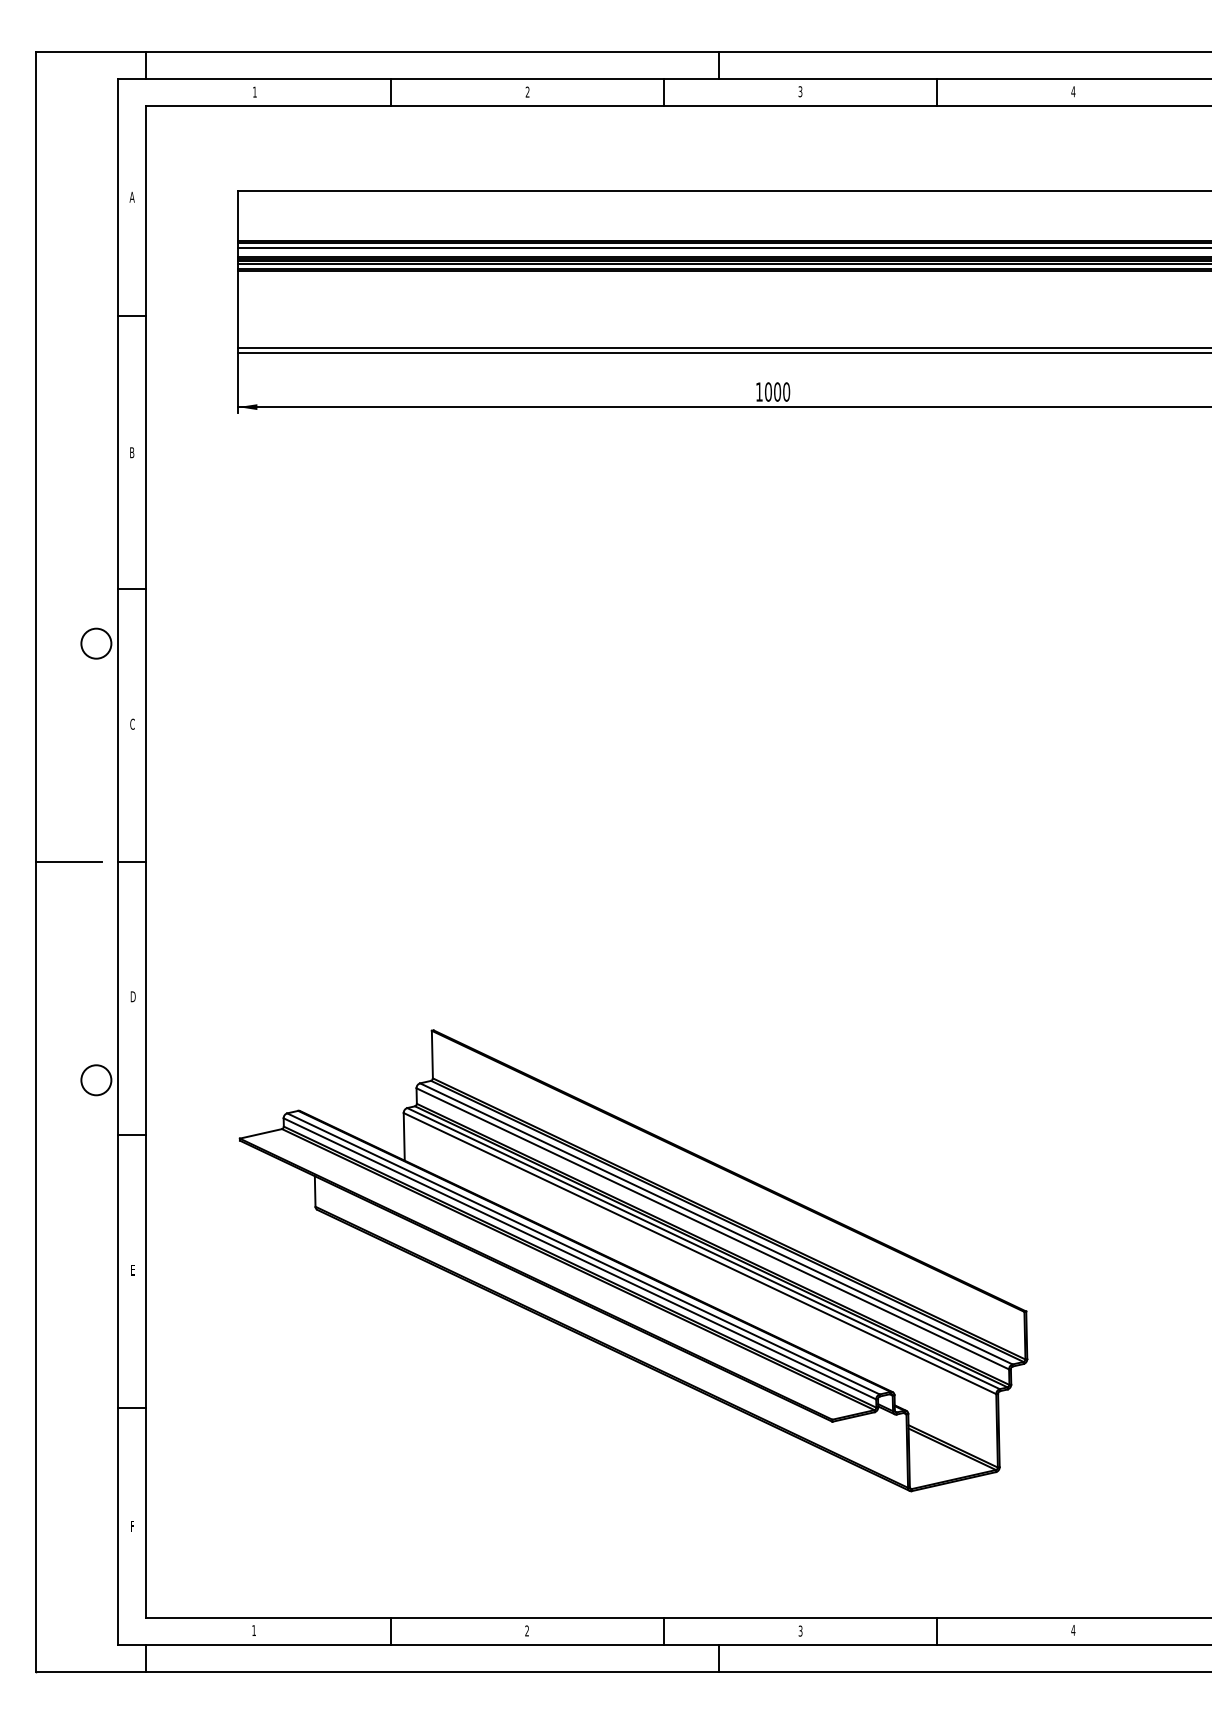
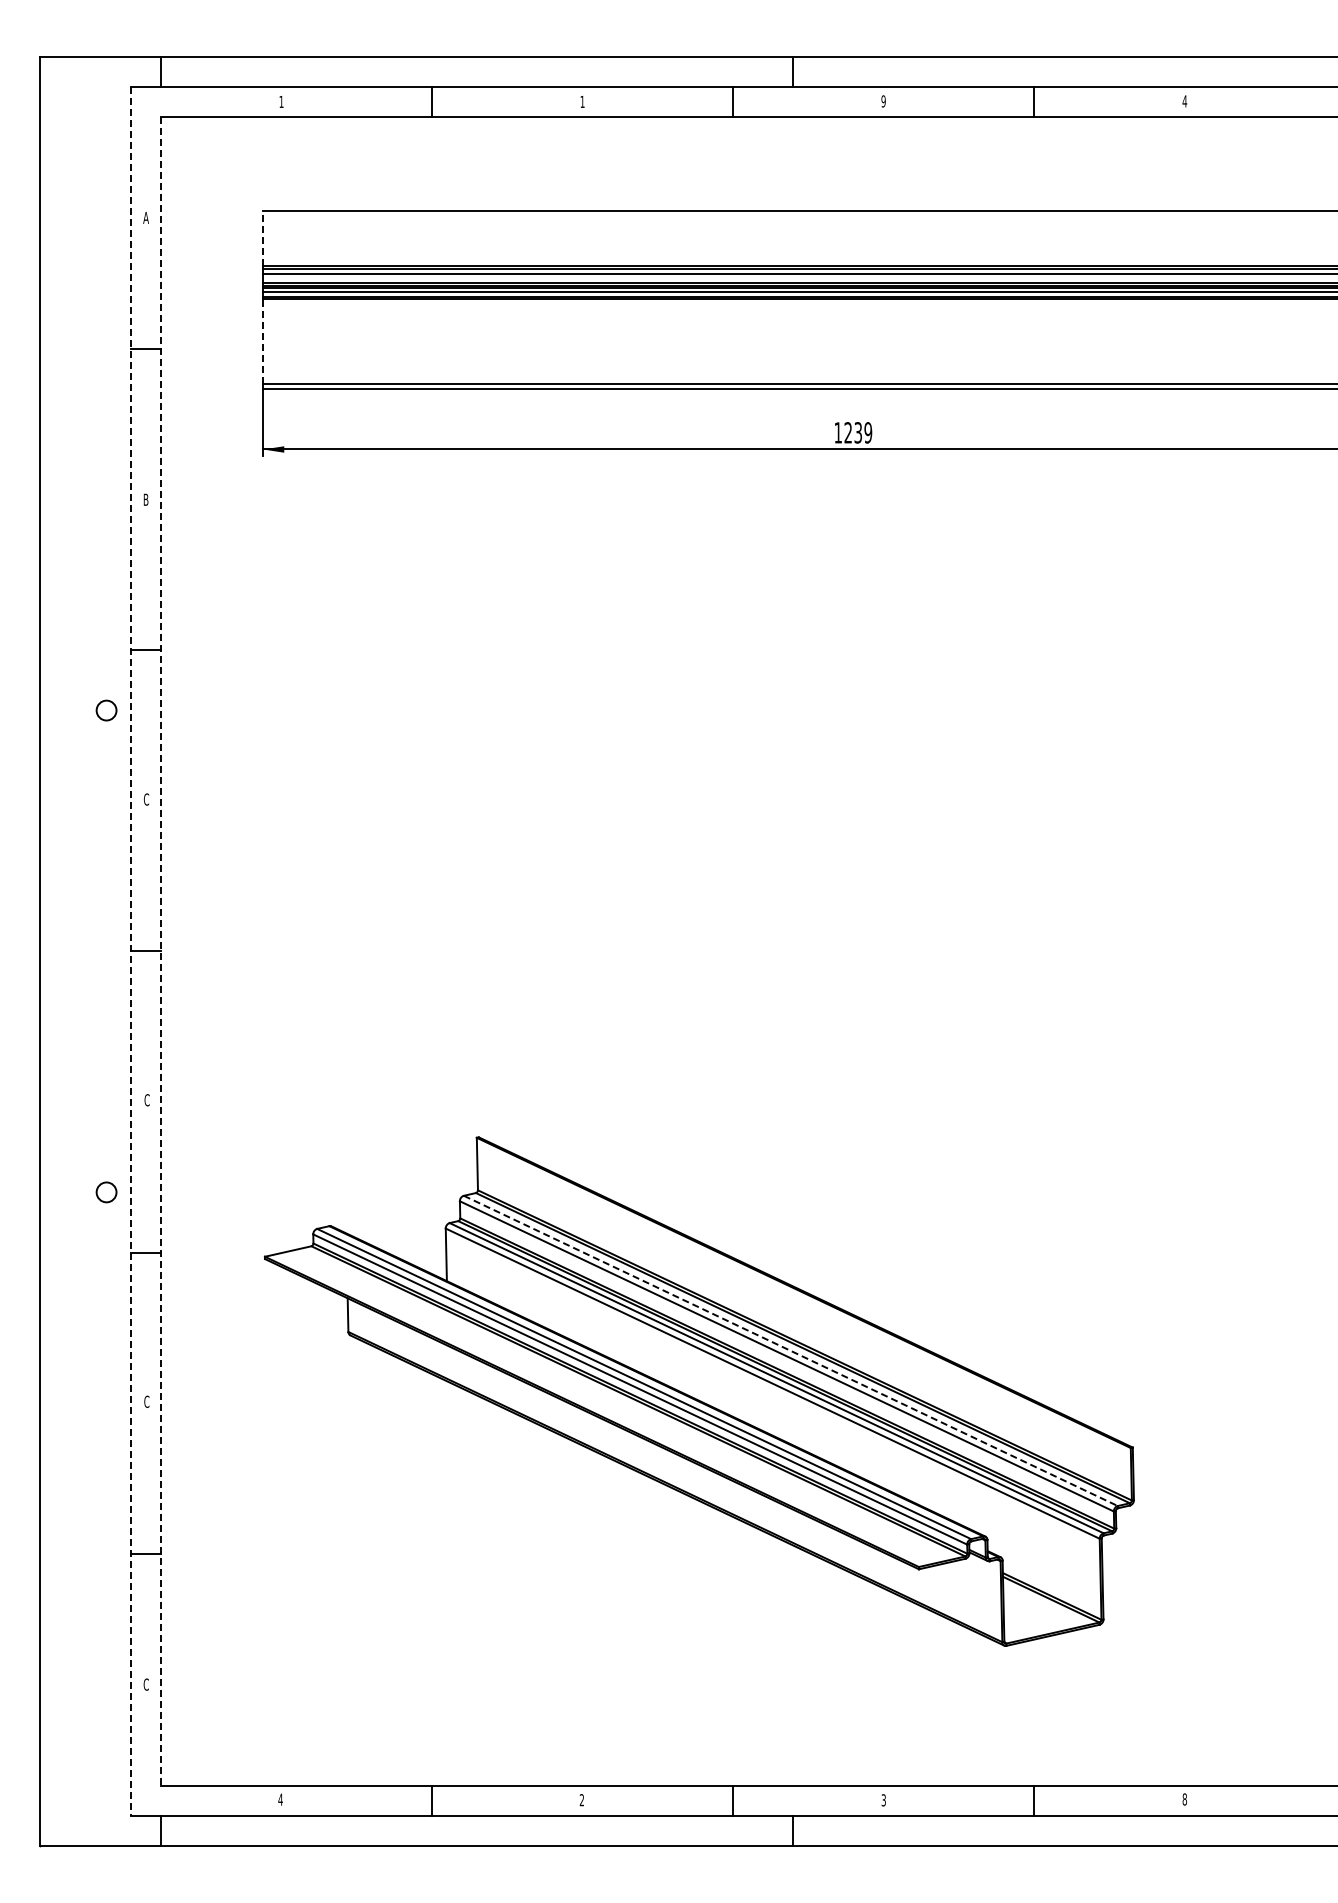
text: (527, 91) -> (582, 101), 2 -> 1
text: (800, 91) -> (883, 101), 3 -> 9
line: (238, 215) -> (263, 238), solid -> dashed
line: (238, 309) -> (263, 341), solid -> dashed
text: (777, 391) -> (858, 432), 1000 -> 1239
circle: (96, 643) -> (106, 710), size x0.6
line: (69, 862) -> (76, 951), removed
line: (118, 862) -> (130, 951), solid -> dashed
line: (145, 862) -> (160, 951), solid -> dashed
text: (132, 997) -> (146, 1100), D -> C
circle: (96, 1079) -> (106, 1191), size x0.6
line: (716, 1223) -> (790, 1350), solid -> dashed
text: (132, 1269) -> (146, 1401), E -> C
text: (131, 1526) -> (145, 1684), F -> C
text: (253, 1630) -> (280, 1799), 1 -> 4
text: (1073, 1630) -> (1184, 1799), 4 -> 8

